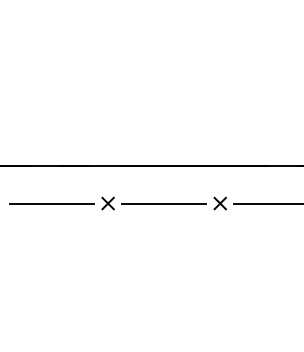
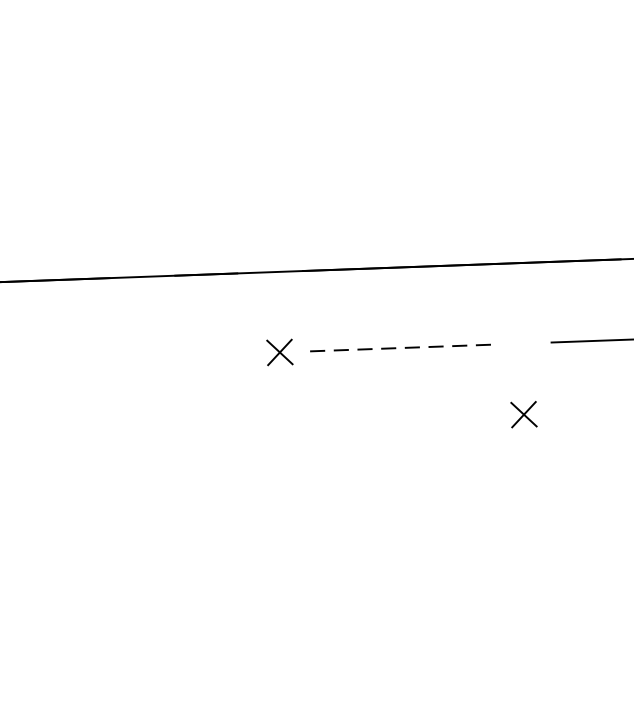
line: (51, 203) -> (157, 356), removed
line: (164, 203) -> (401, 347), solid -> dashed
part: (219, 203) -> (522, 414), moved

